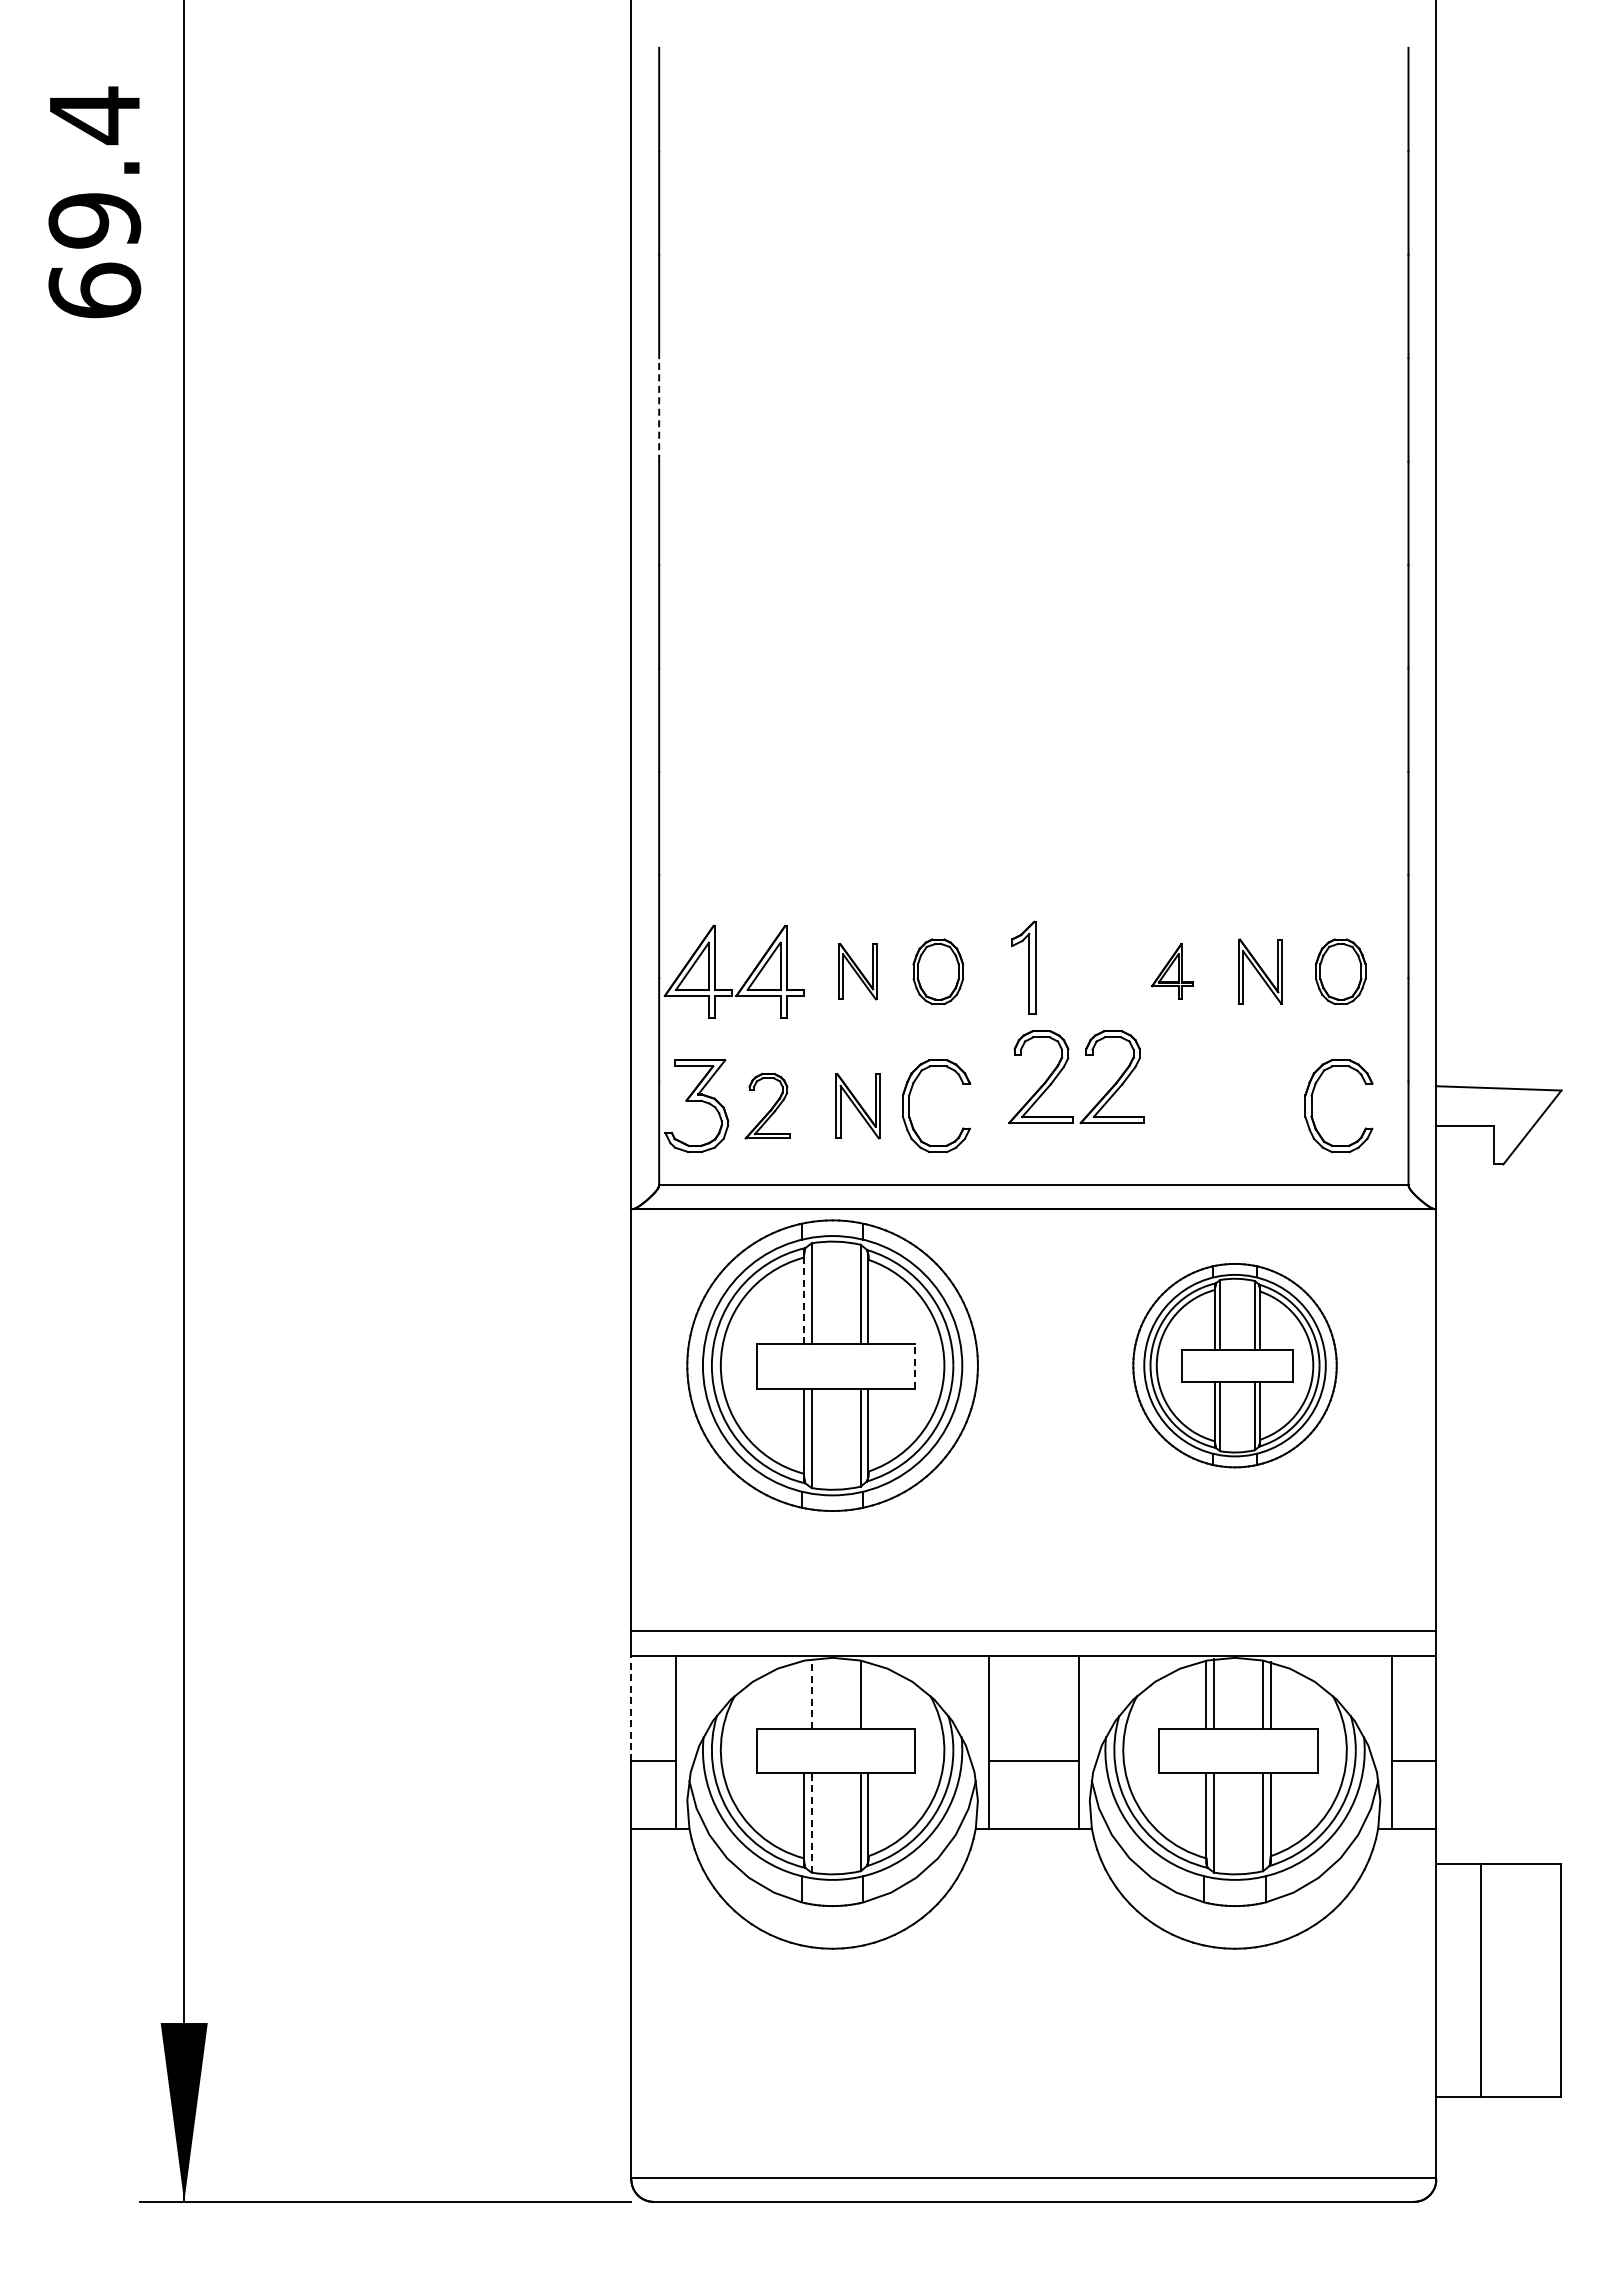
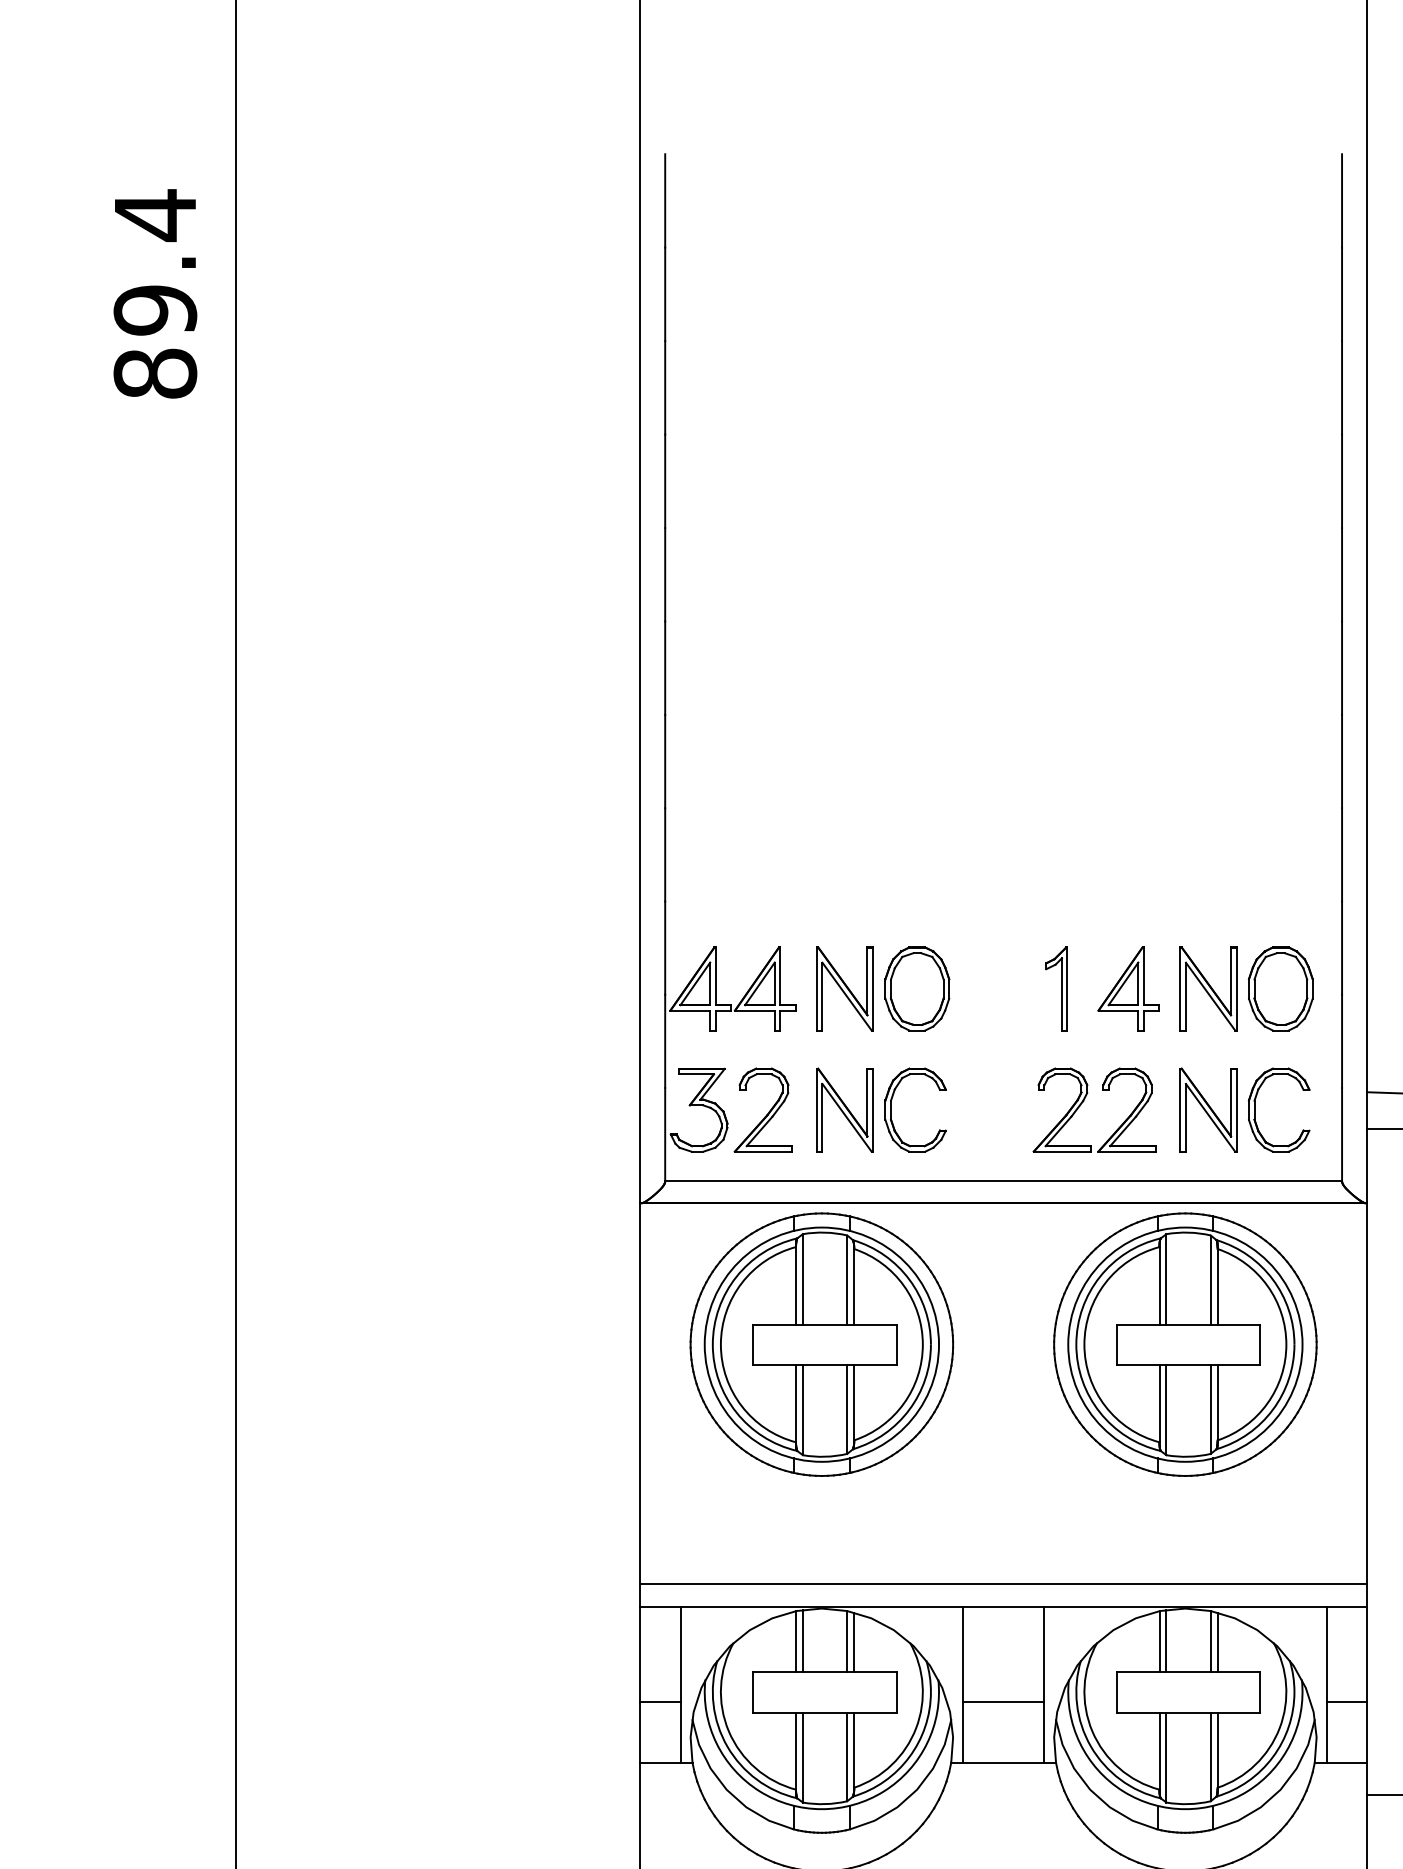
text: (94, 290) -> (155, 373), 69.4 -> 89.4
line: (659, 409) -> (665, 480), dashed -> solid
part: (1023, 967) -> (1056, 988), moved
part: (857, 971) -> (844, 988), size x1.67
part: (938, 971) -> (917, 988), size x1.43
part: (1171, 971) -> (1127, 988), size x1.67
part: (1260, 971) -> (1208, 988), size x1.43
part: (1340, 971) -> (1280, 988), size x1.43
part: (1064, 1068) -> (1083, 1102), moved
part: (1260, 1105) -> (1208, 1109), added
part: (767, 1106) -> (763, 1110), size x1.43
part: (857, 1106) -> (844, 1110), size x1.43
line: (804, 1300) -> (796, 1285), dashed -> solid
line: (915, 1365) -> (896, 1344), dashed -> solid
part: (1234, 1365) -> (1184, 1344), size x1.43
line: (811, 1693) -> (802, 1640), dashed -> solid
line: (804, 1694) -> (796, 1641), added
line: (868, 1695) -> (854, 1642), added
line: (631, 1708) -> (640, 1654), dashed -> solid
line: (811, 1822) -> (802, 1757), dashed -> solid

